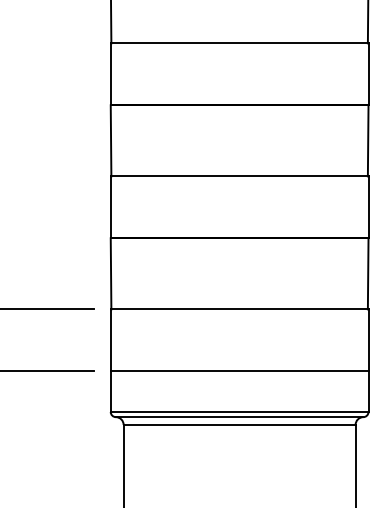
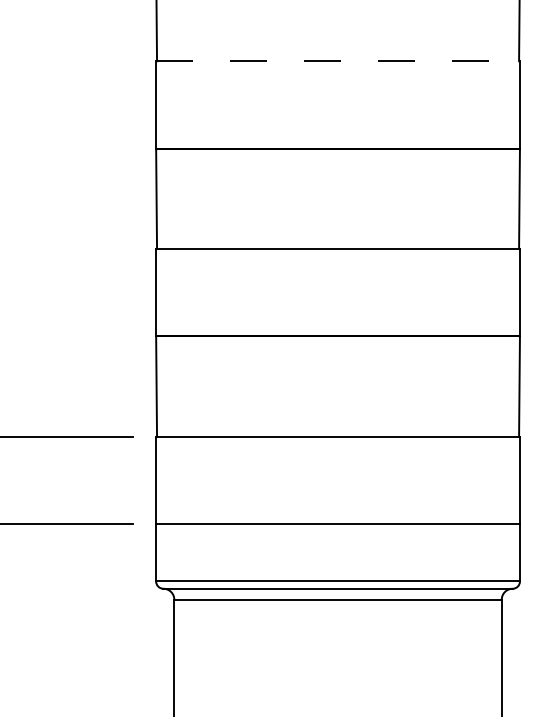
line: (239, 43) -> (338, 61), solid -> dashed

